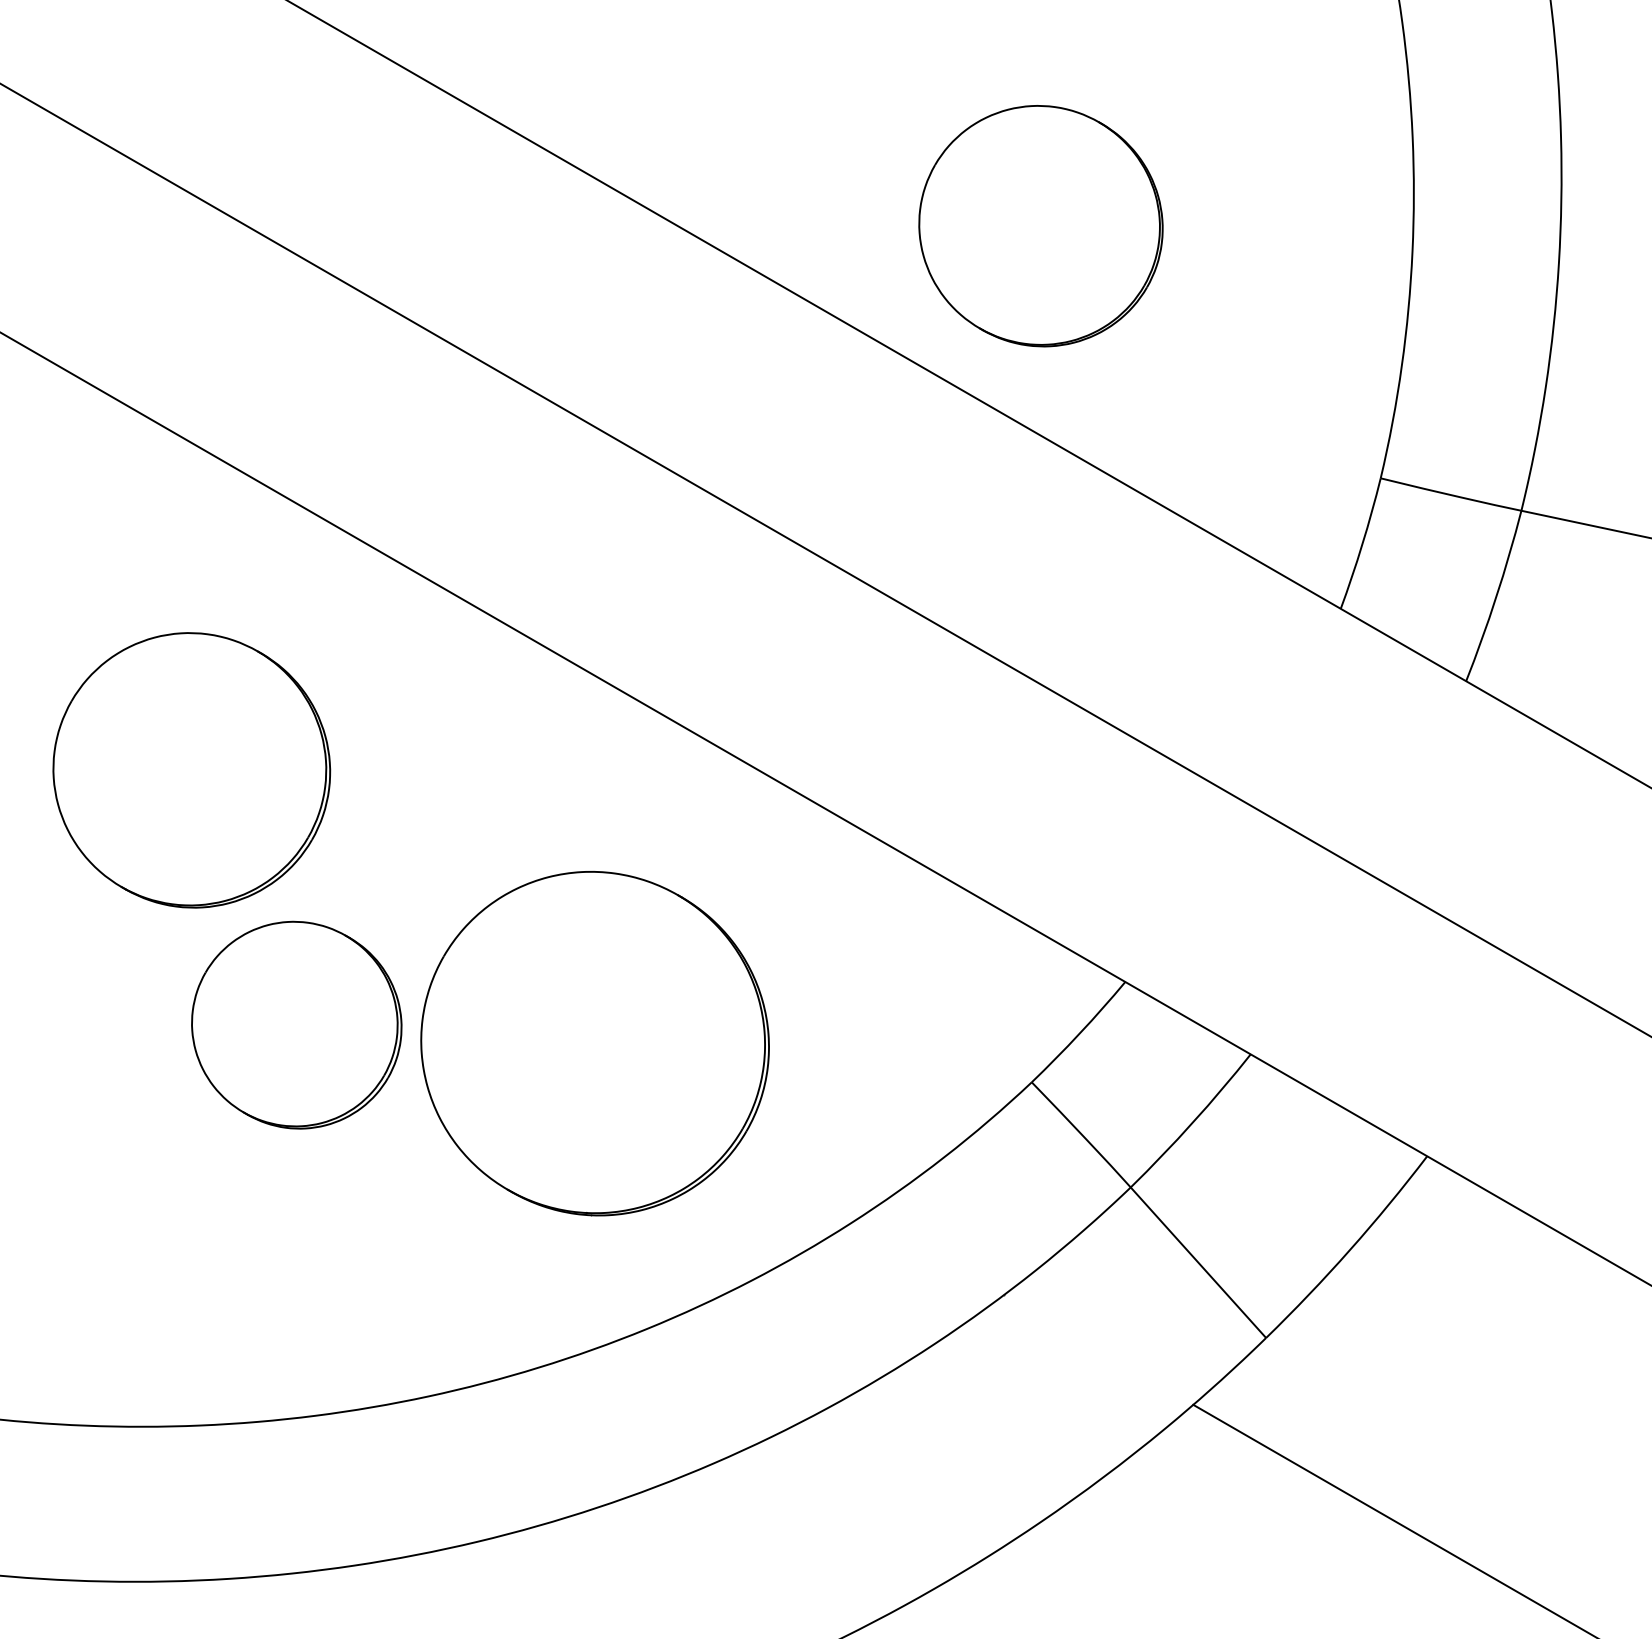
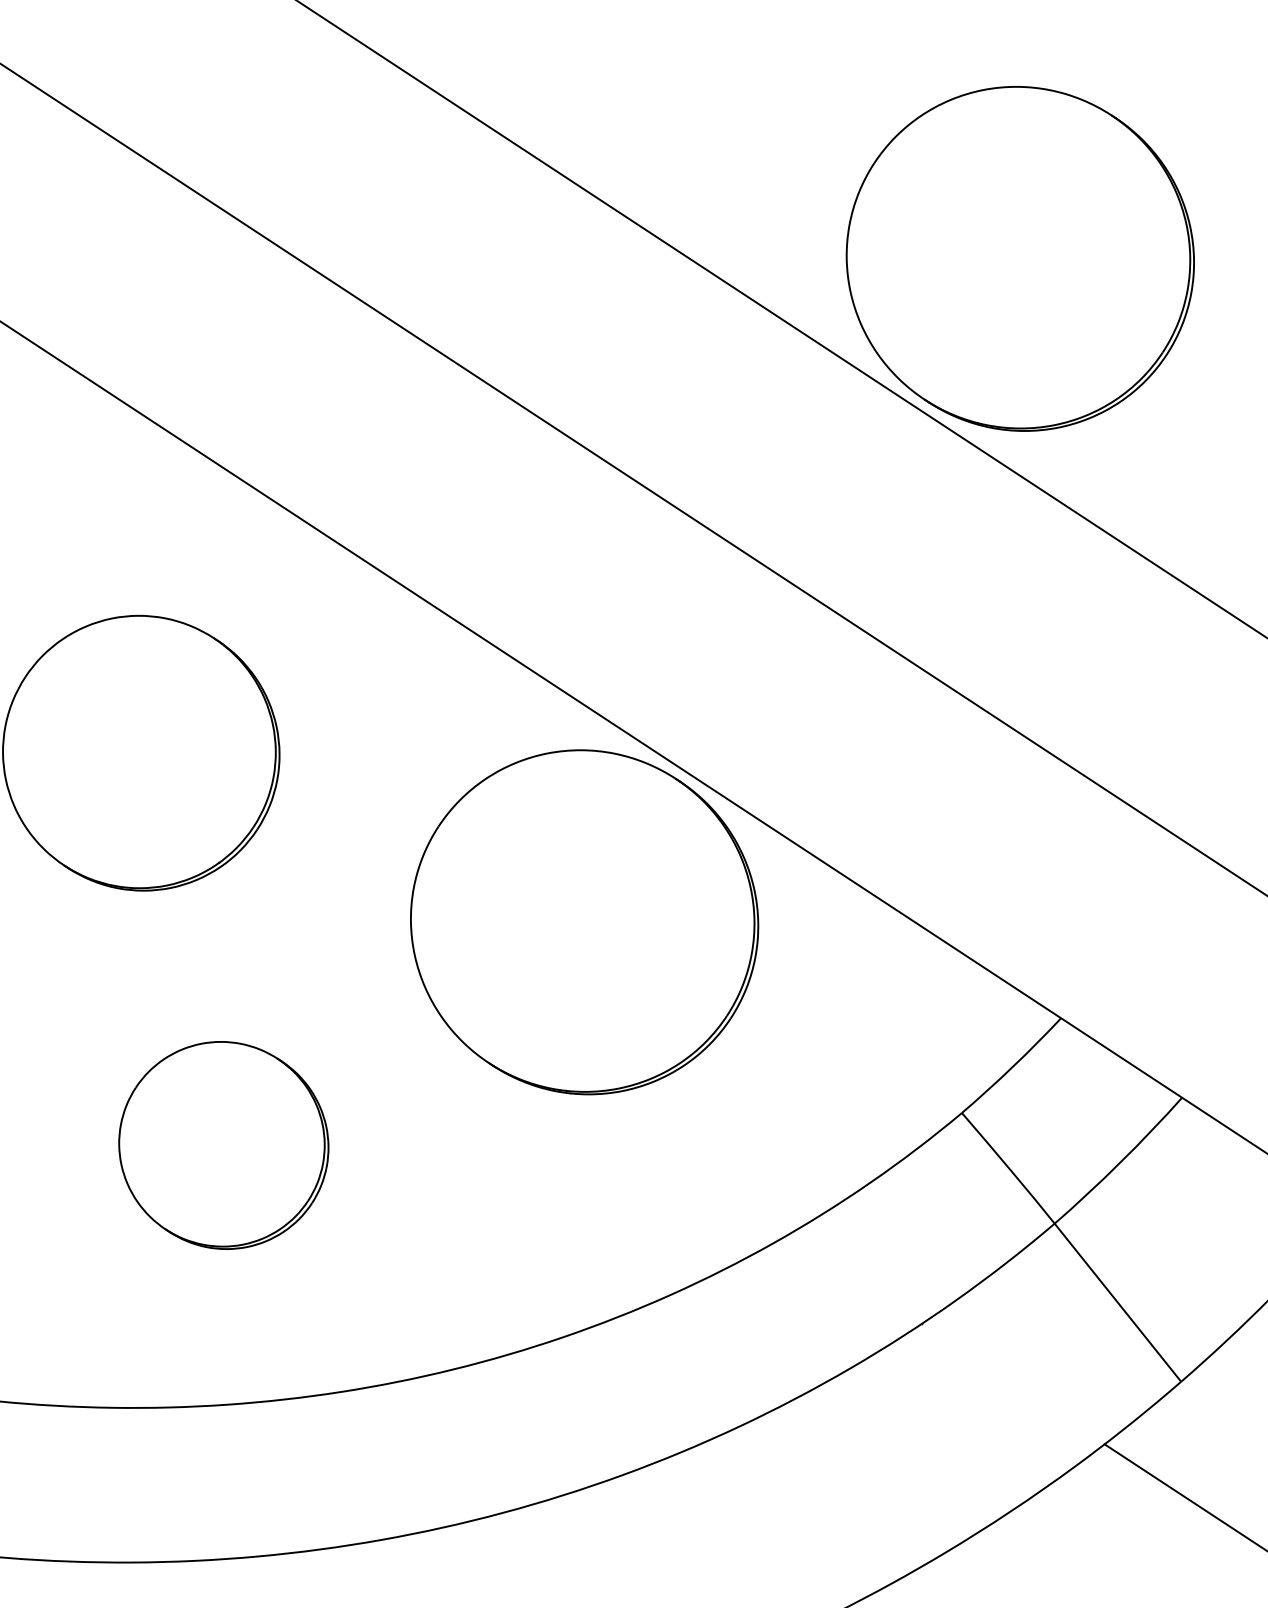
part: (1040, 225) -> (1019, 258), size x1.43
part: (296, 1024) -> (223, 1144), moved
part: (594, 1043) -> (584, 922), moved

